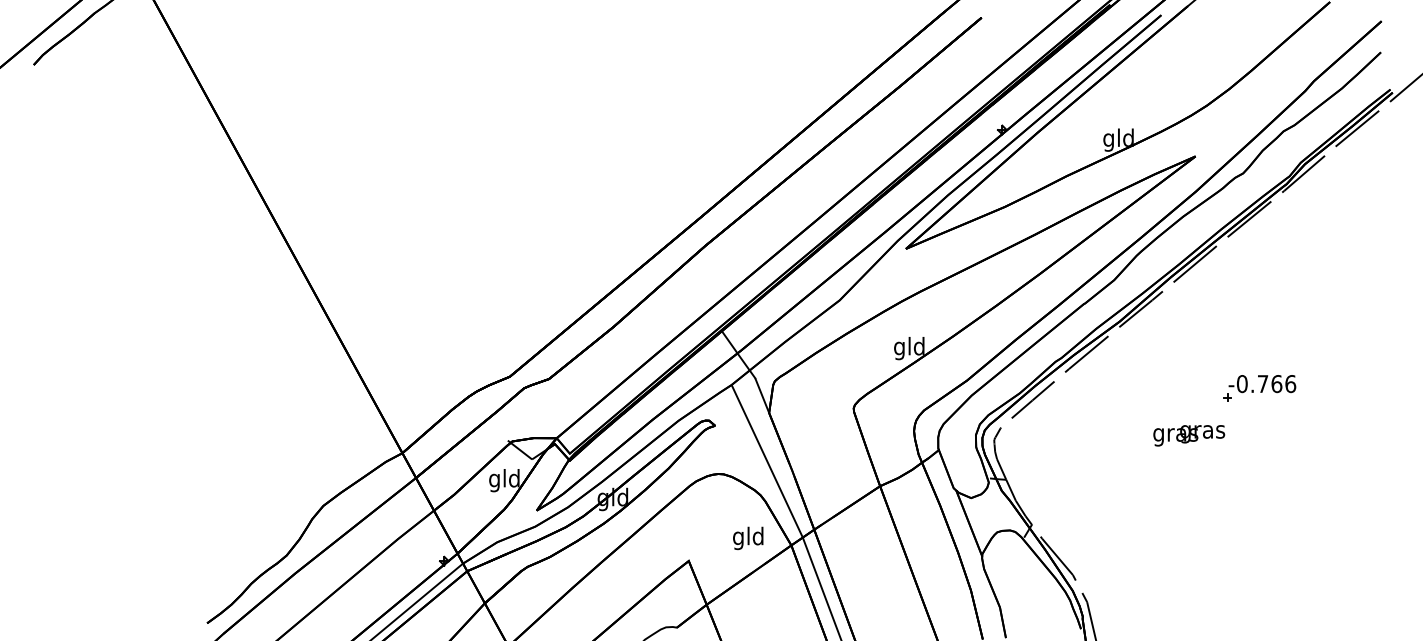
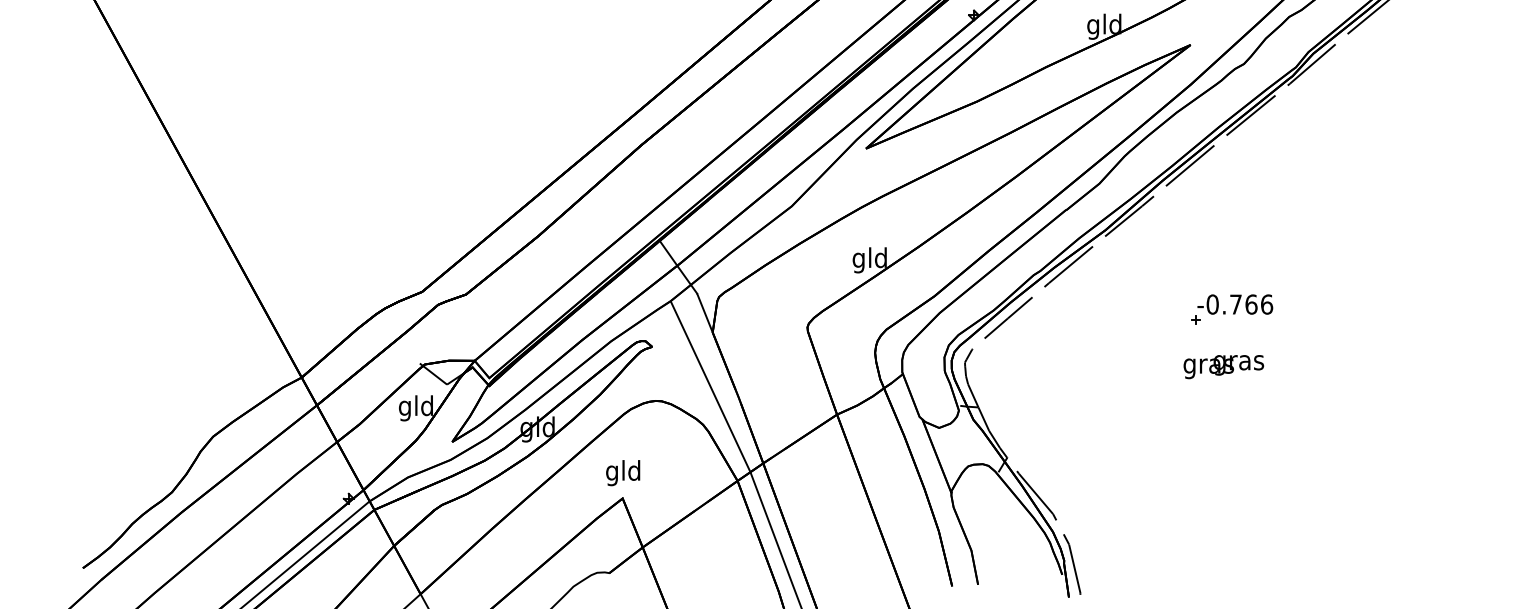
part: (1259, 388) -> (1231, 309), moved
text: (1189, 435) -> (1224, 366), moved
text: (748, 538) -> (623, 473), moved

